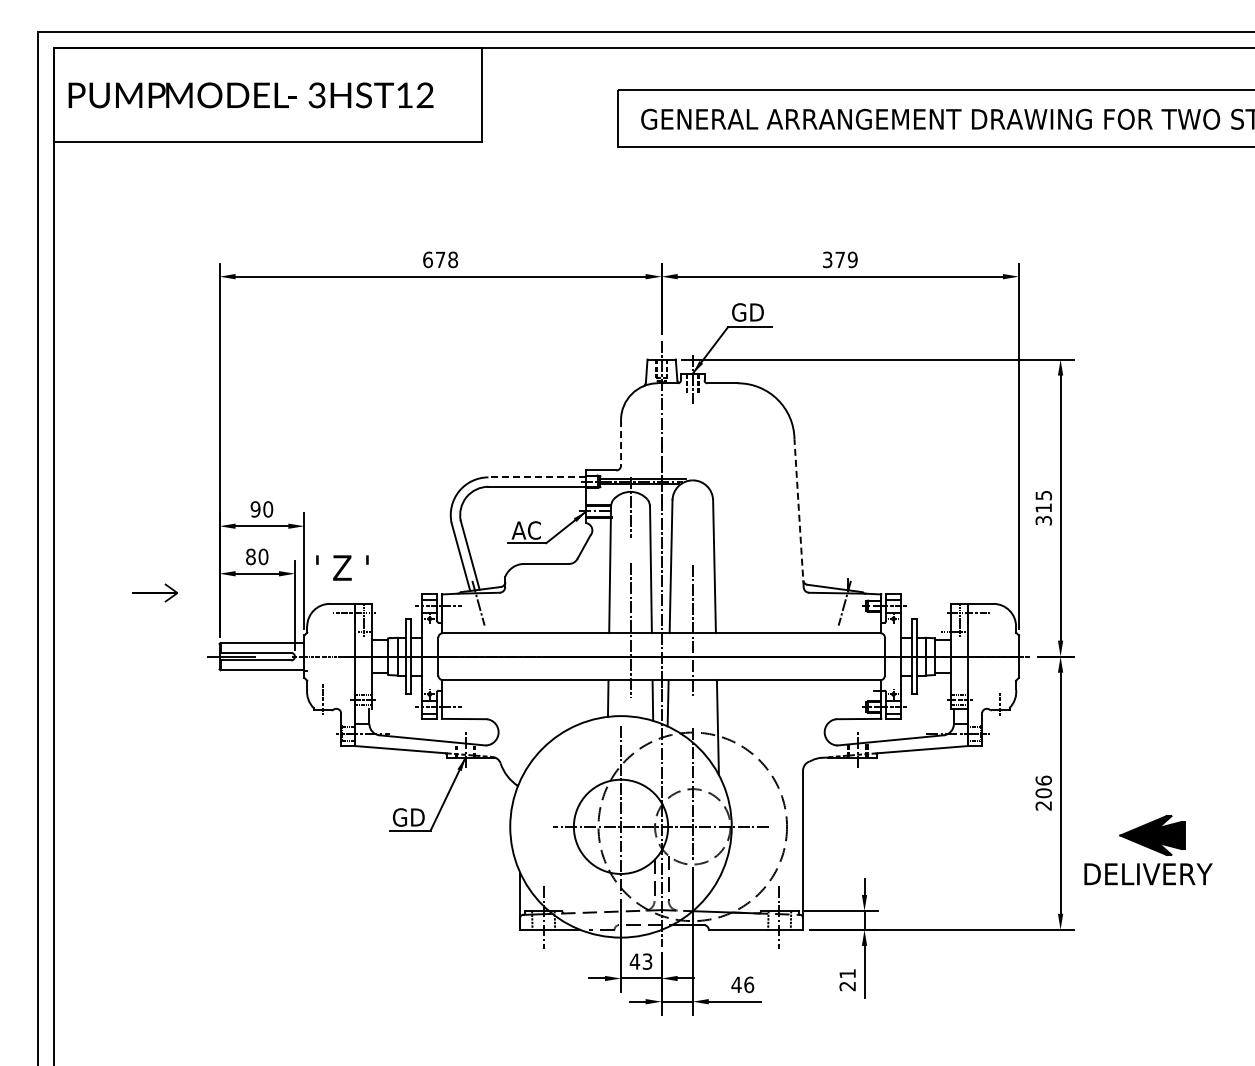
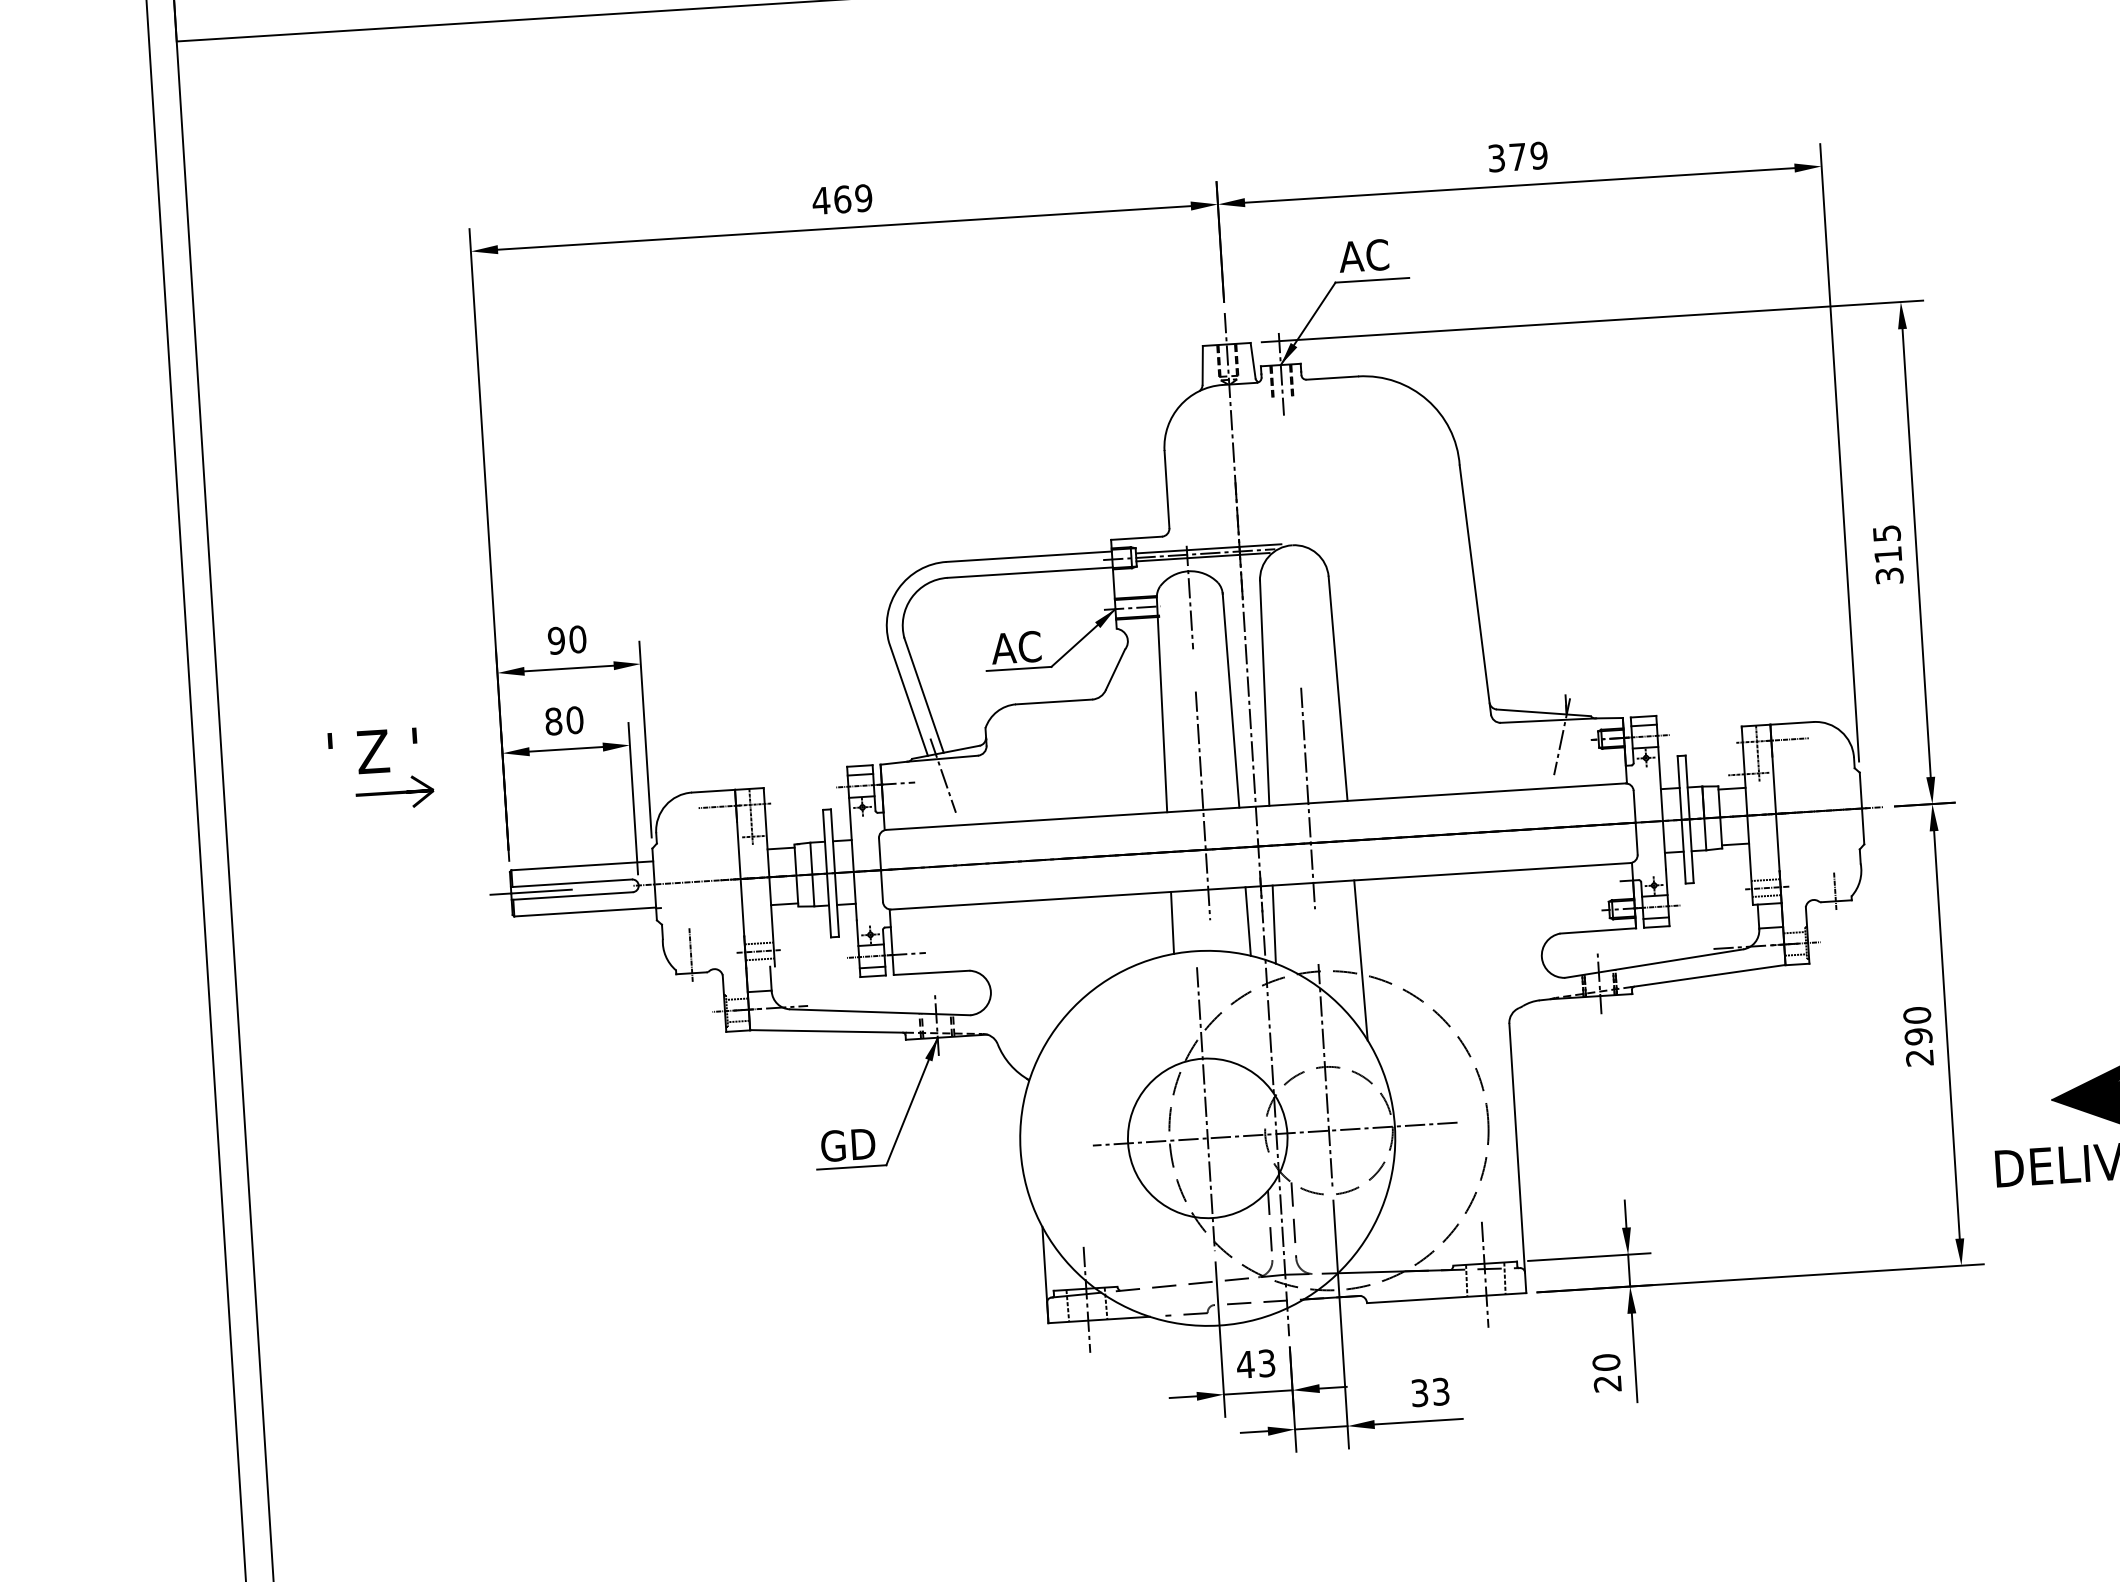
text: (440, 259) -> (842, 198), 678 -> 469
text: (747, 312) -> (1366, 255), GD -> AC
line: (621, 442) -> (1167, 488), dashed -> solid
line: (537, 477) -> (1029, 556), dashed -> solid
line: (799, 513) -> (1476, 589), dashed -> solid
text: (342, 567) -> (373, 750), moved
text: (1043, 786) -> (1917, 1025), 206 -> 290
text: (847, 973) -> (1606, 1362), 21 -> 20
text: (742, 984) -> (1429, 1391), 46 -> 33

